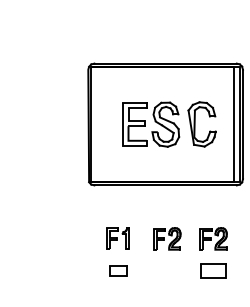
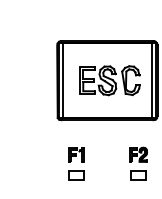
line: (98, 124) -> (63, 80), added
part: (167, 238) -> (108, 154), removed
part: (118, 270) -> (76, 175), size x1.43

